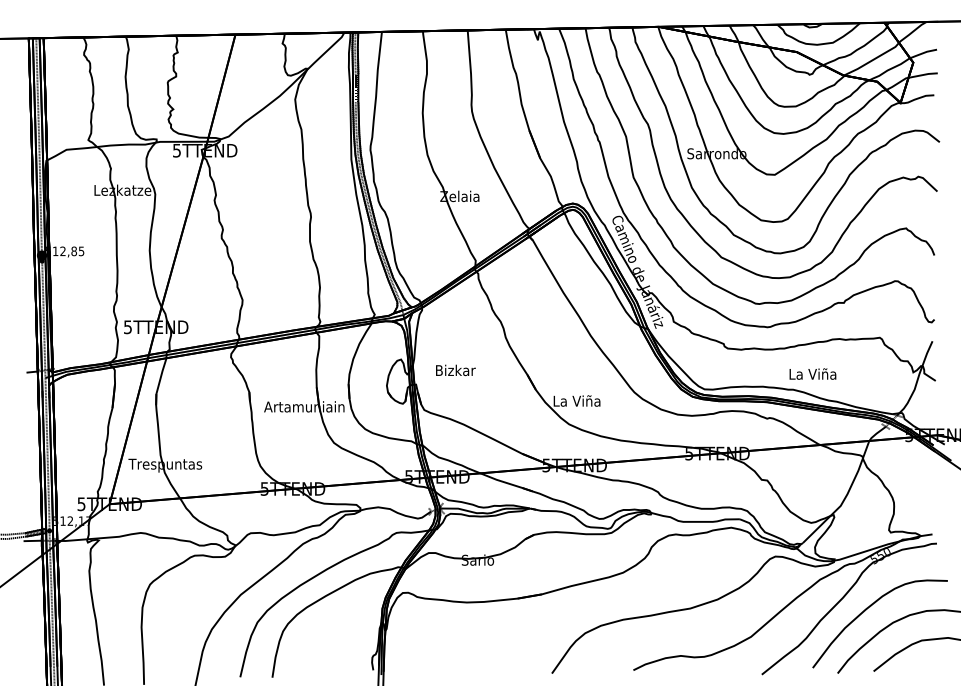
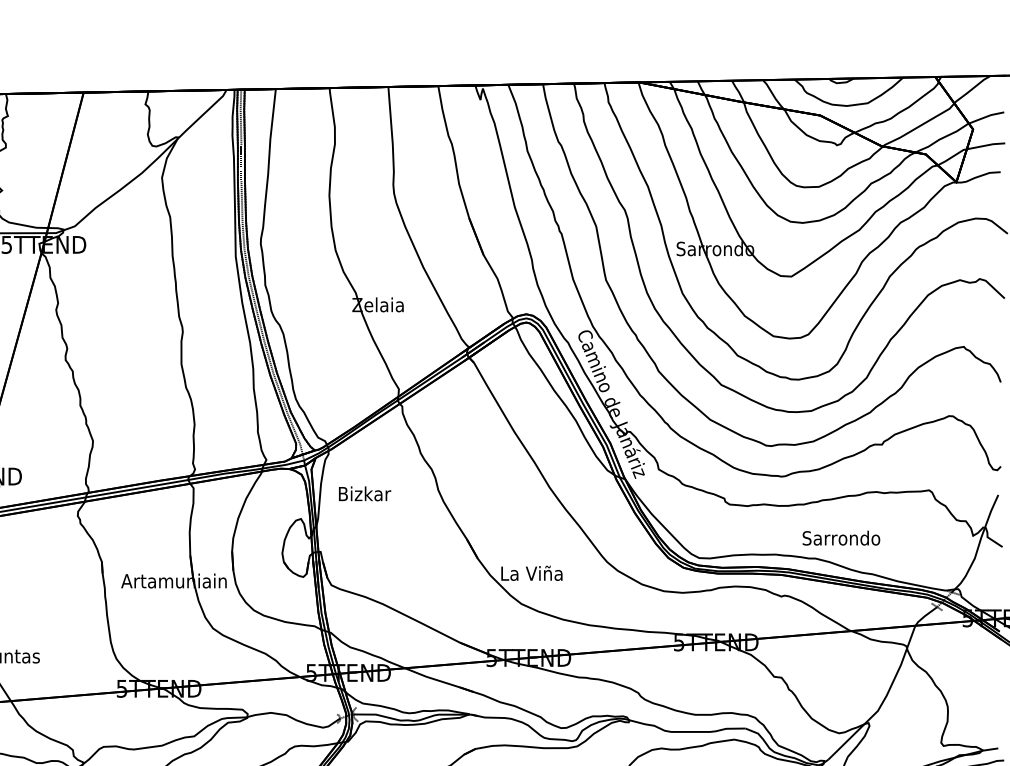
text: (455, 370) -> (364, 493), moved
text: (812, 373) -> (840, 537), La Viña -> Sarrondo

